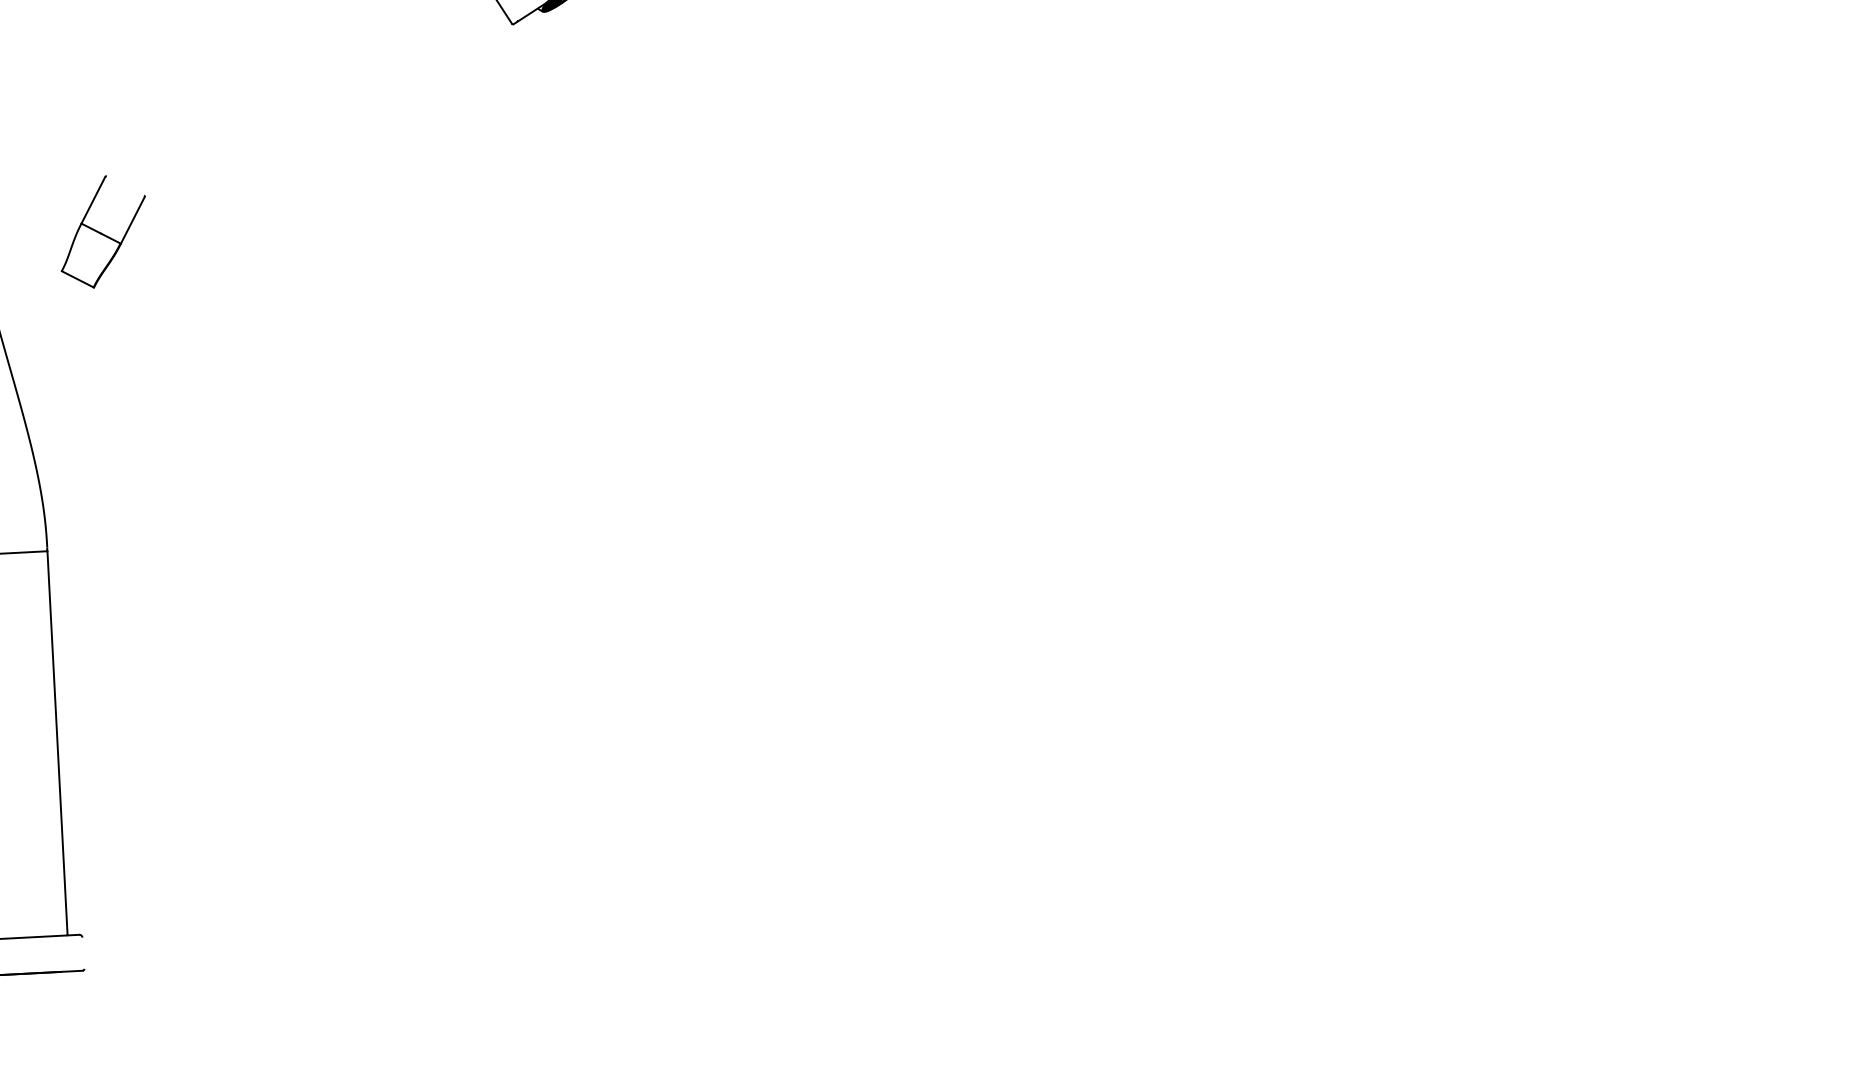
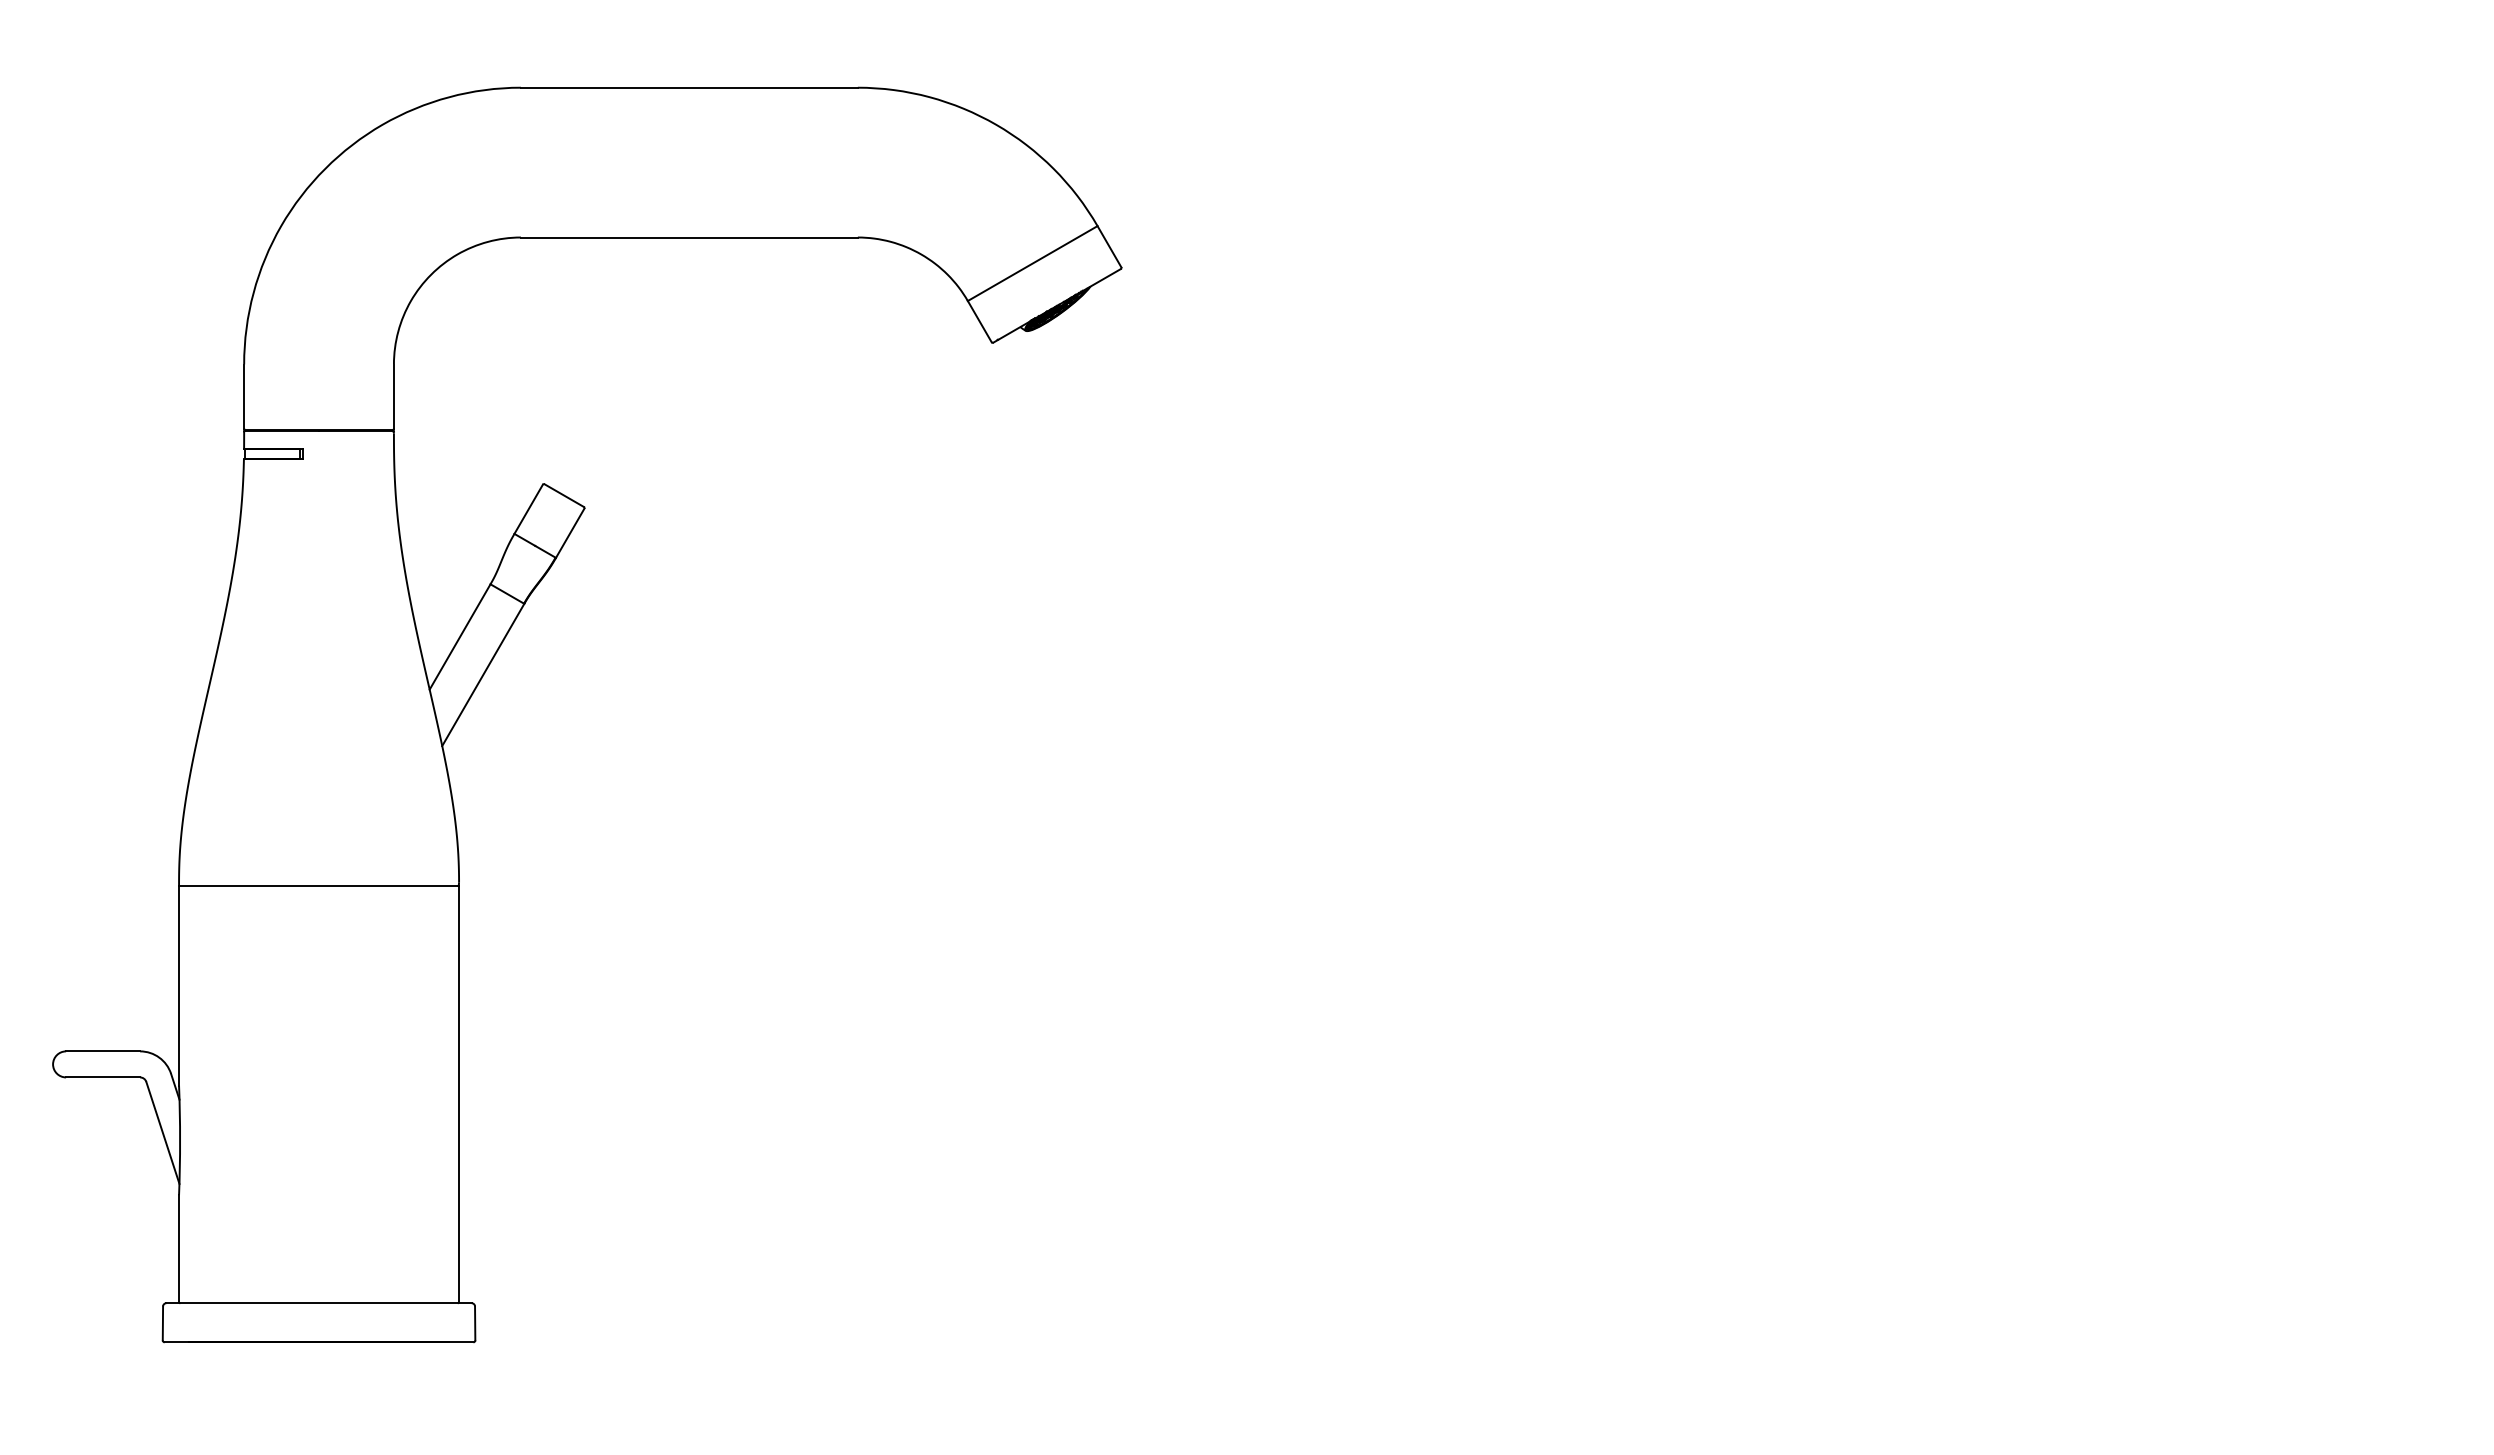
line: (124, 185) -> (563, 495), added
line: (35, 320) -> (459, 636), added
line: (59, 354) -> (483, 674), added
line: (83, 953) -> (475, 1323), added

